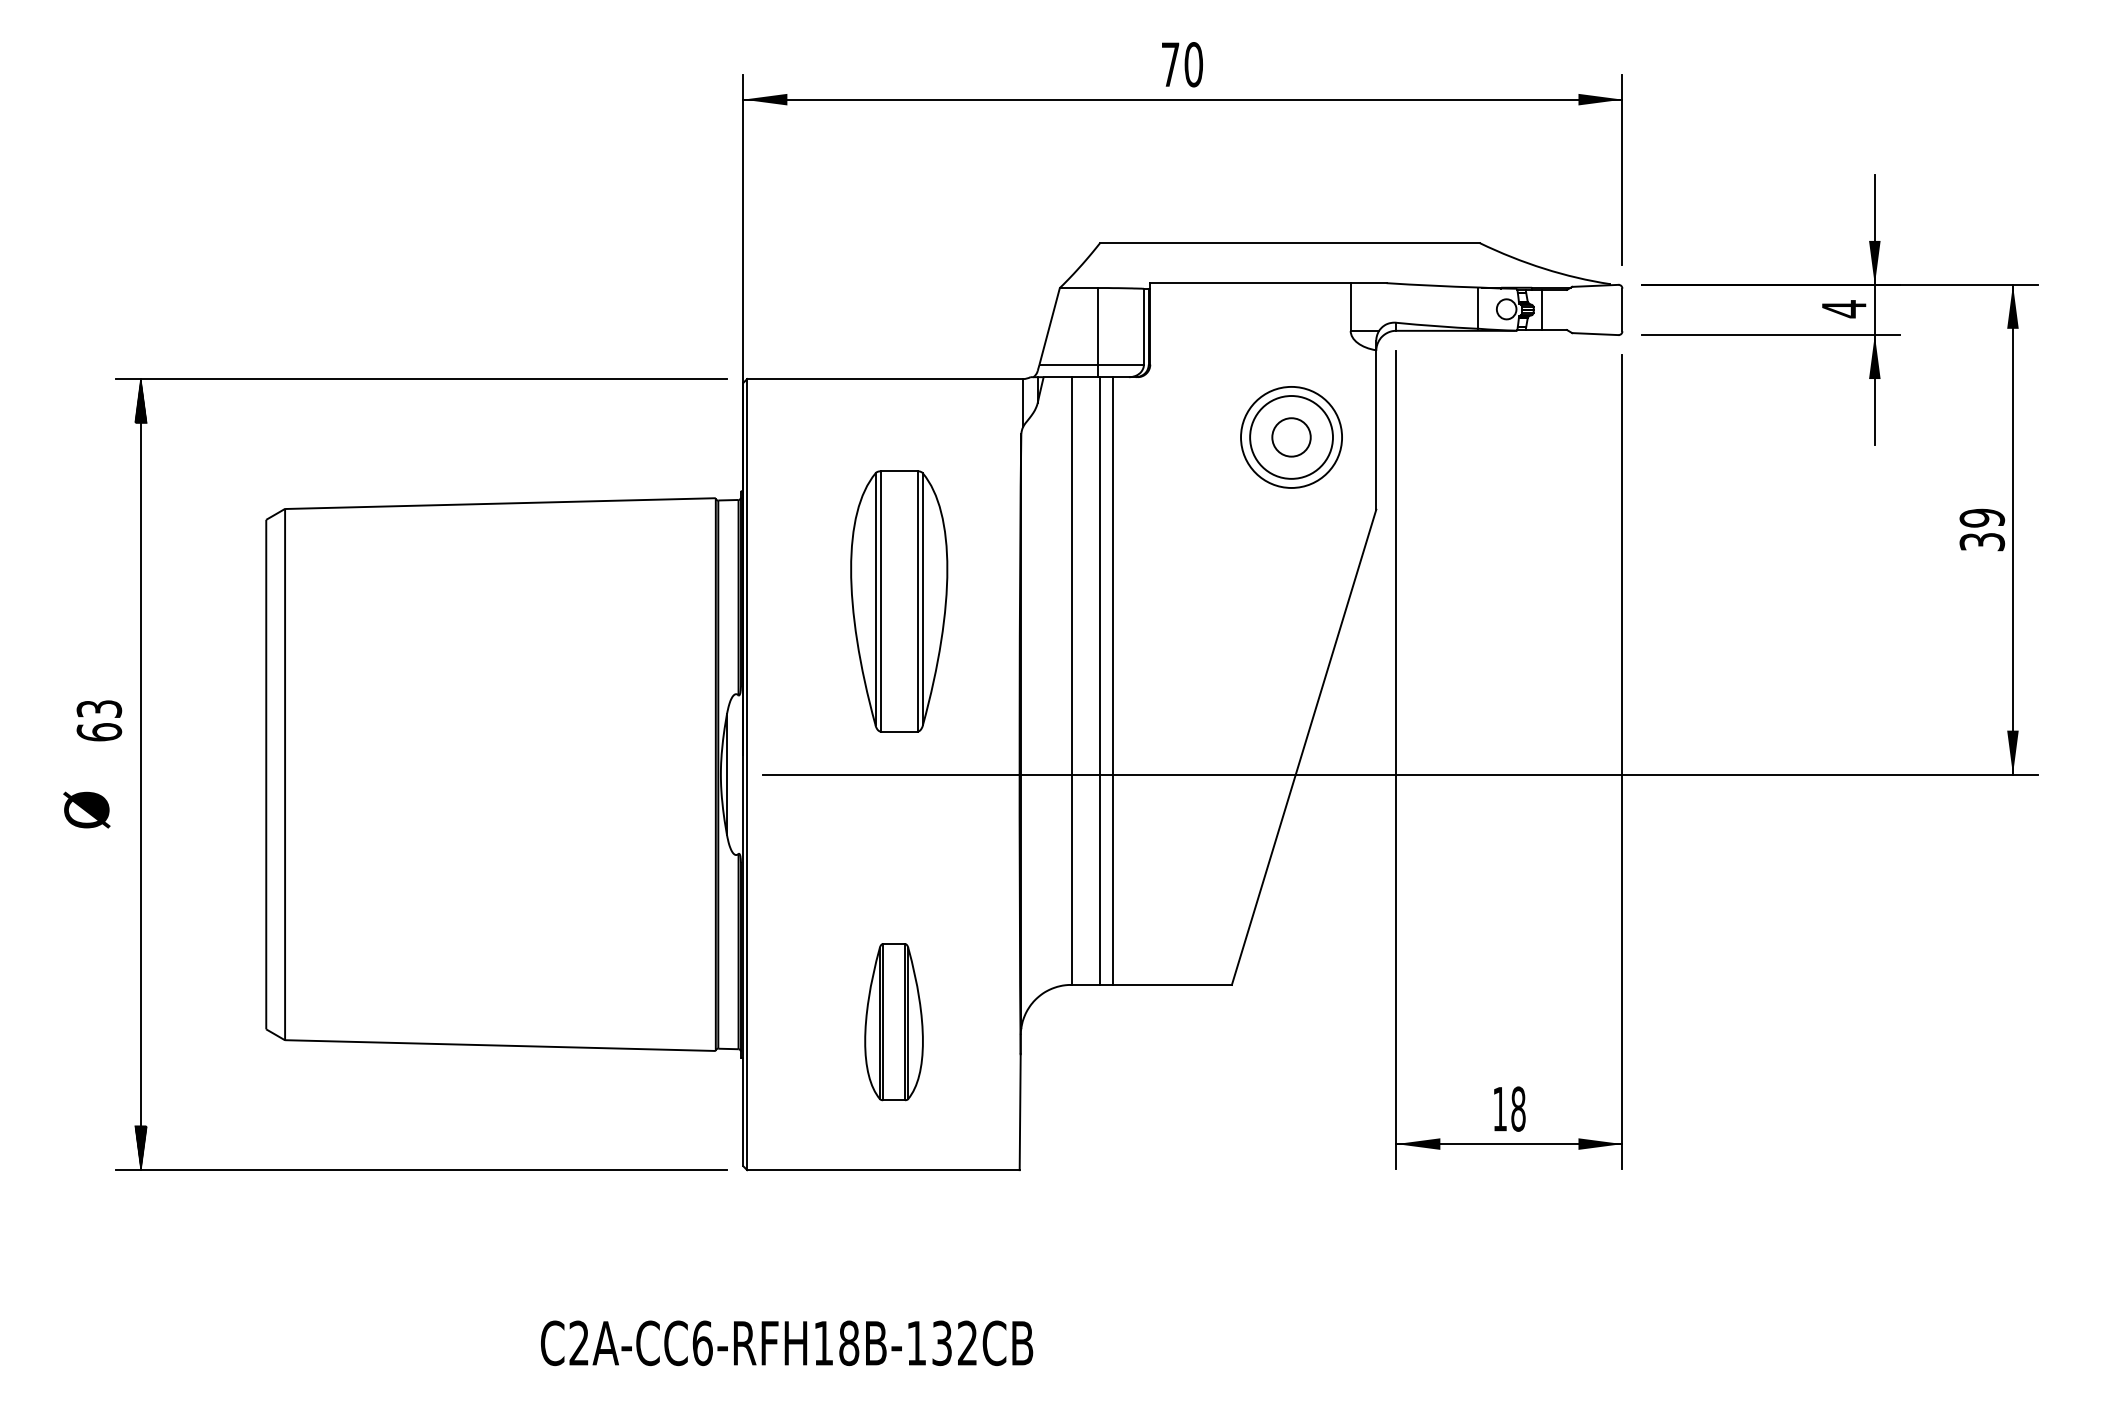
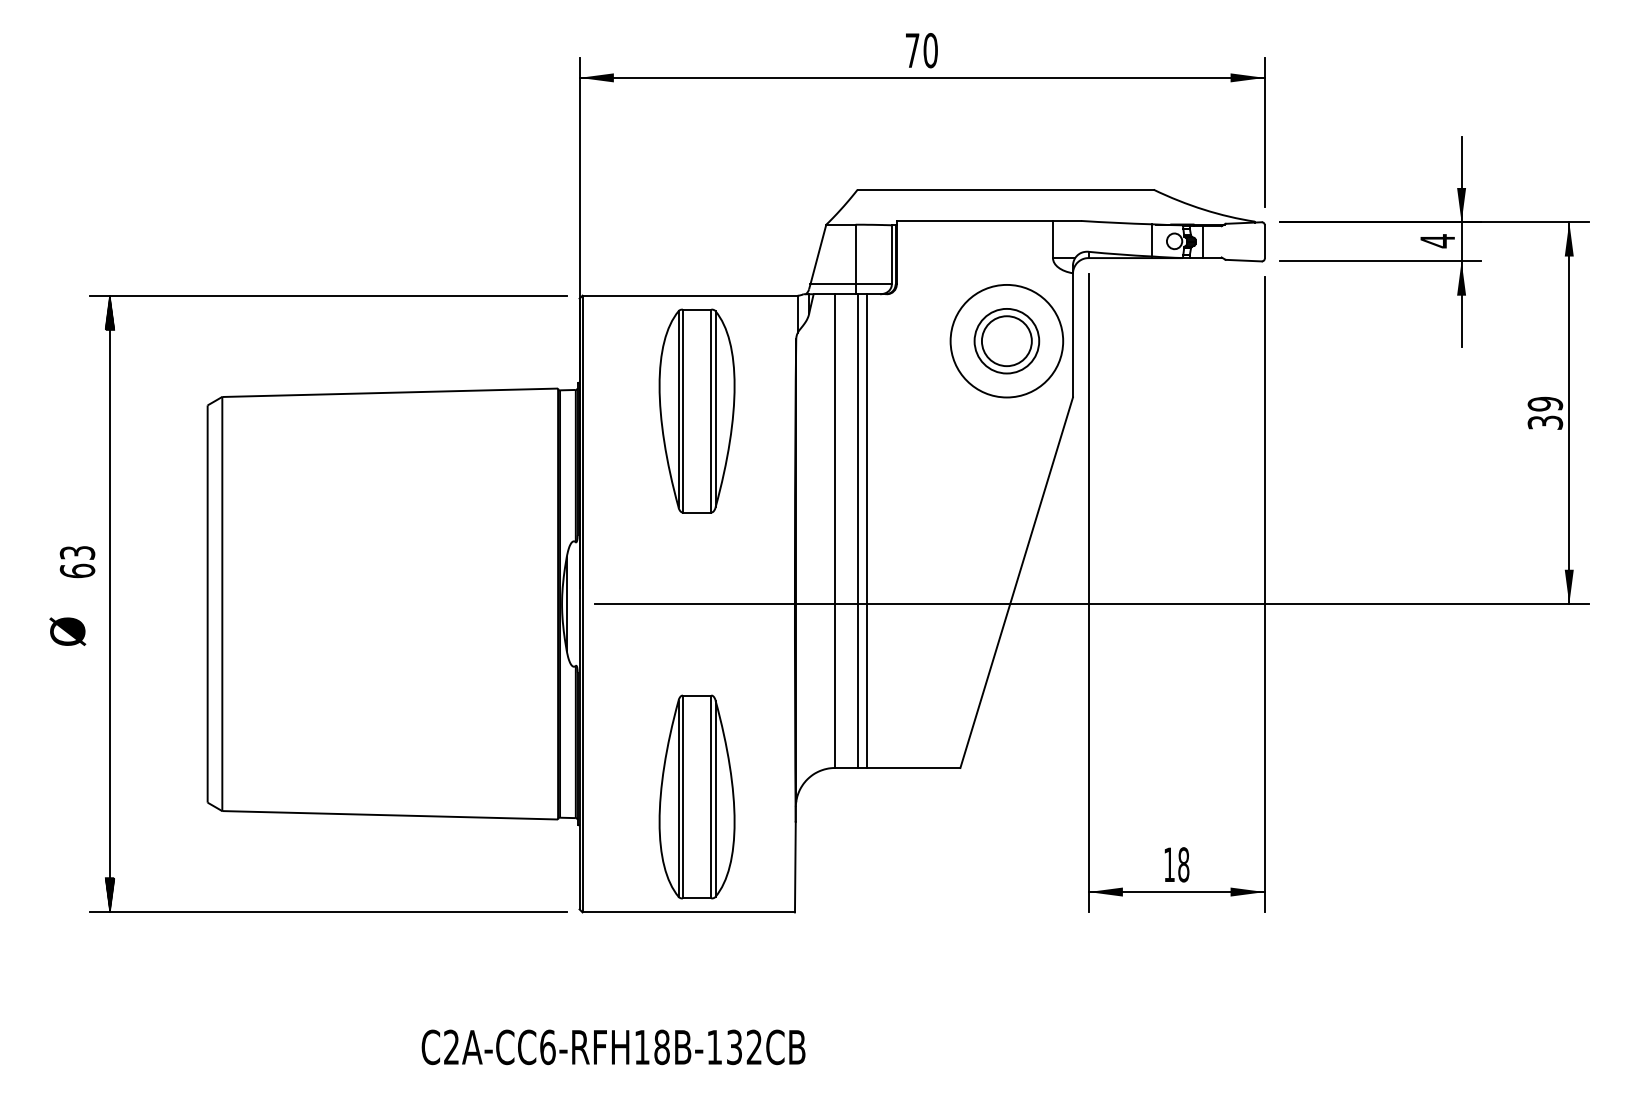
circle: (1291, 436) -> (1006, 340), size x1.43
circle: (1291, 437) -> (1006, 341), size x1.67
part: (898, 600) -> (696, 410), moved
part: (893, 1021) -> (696, 796), size x1.67

